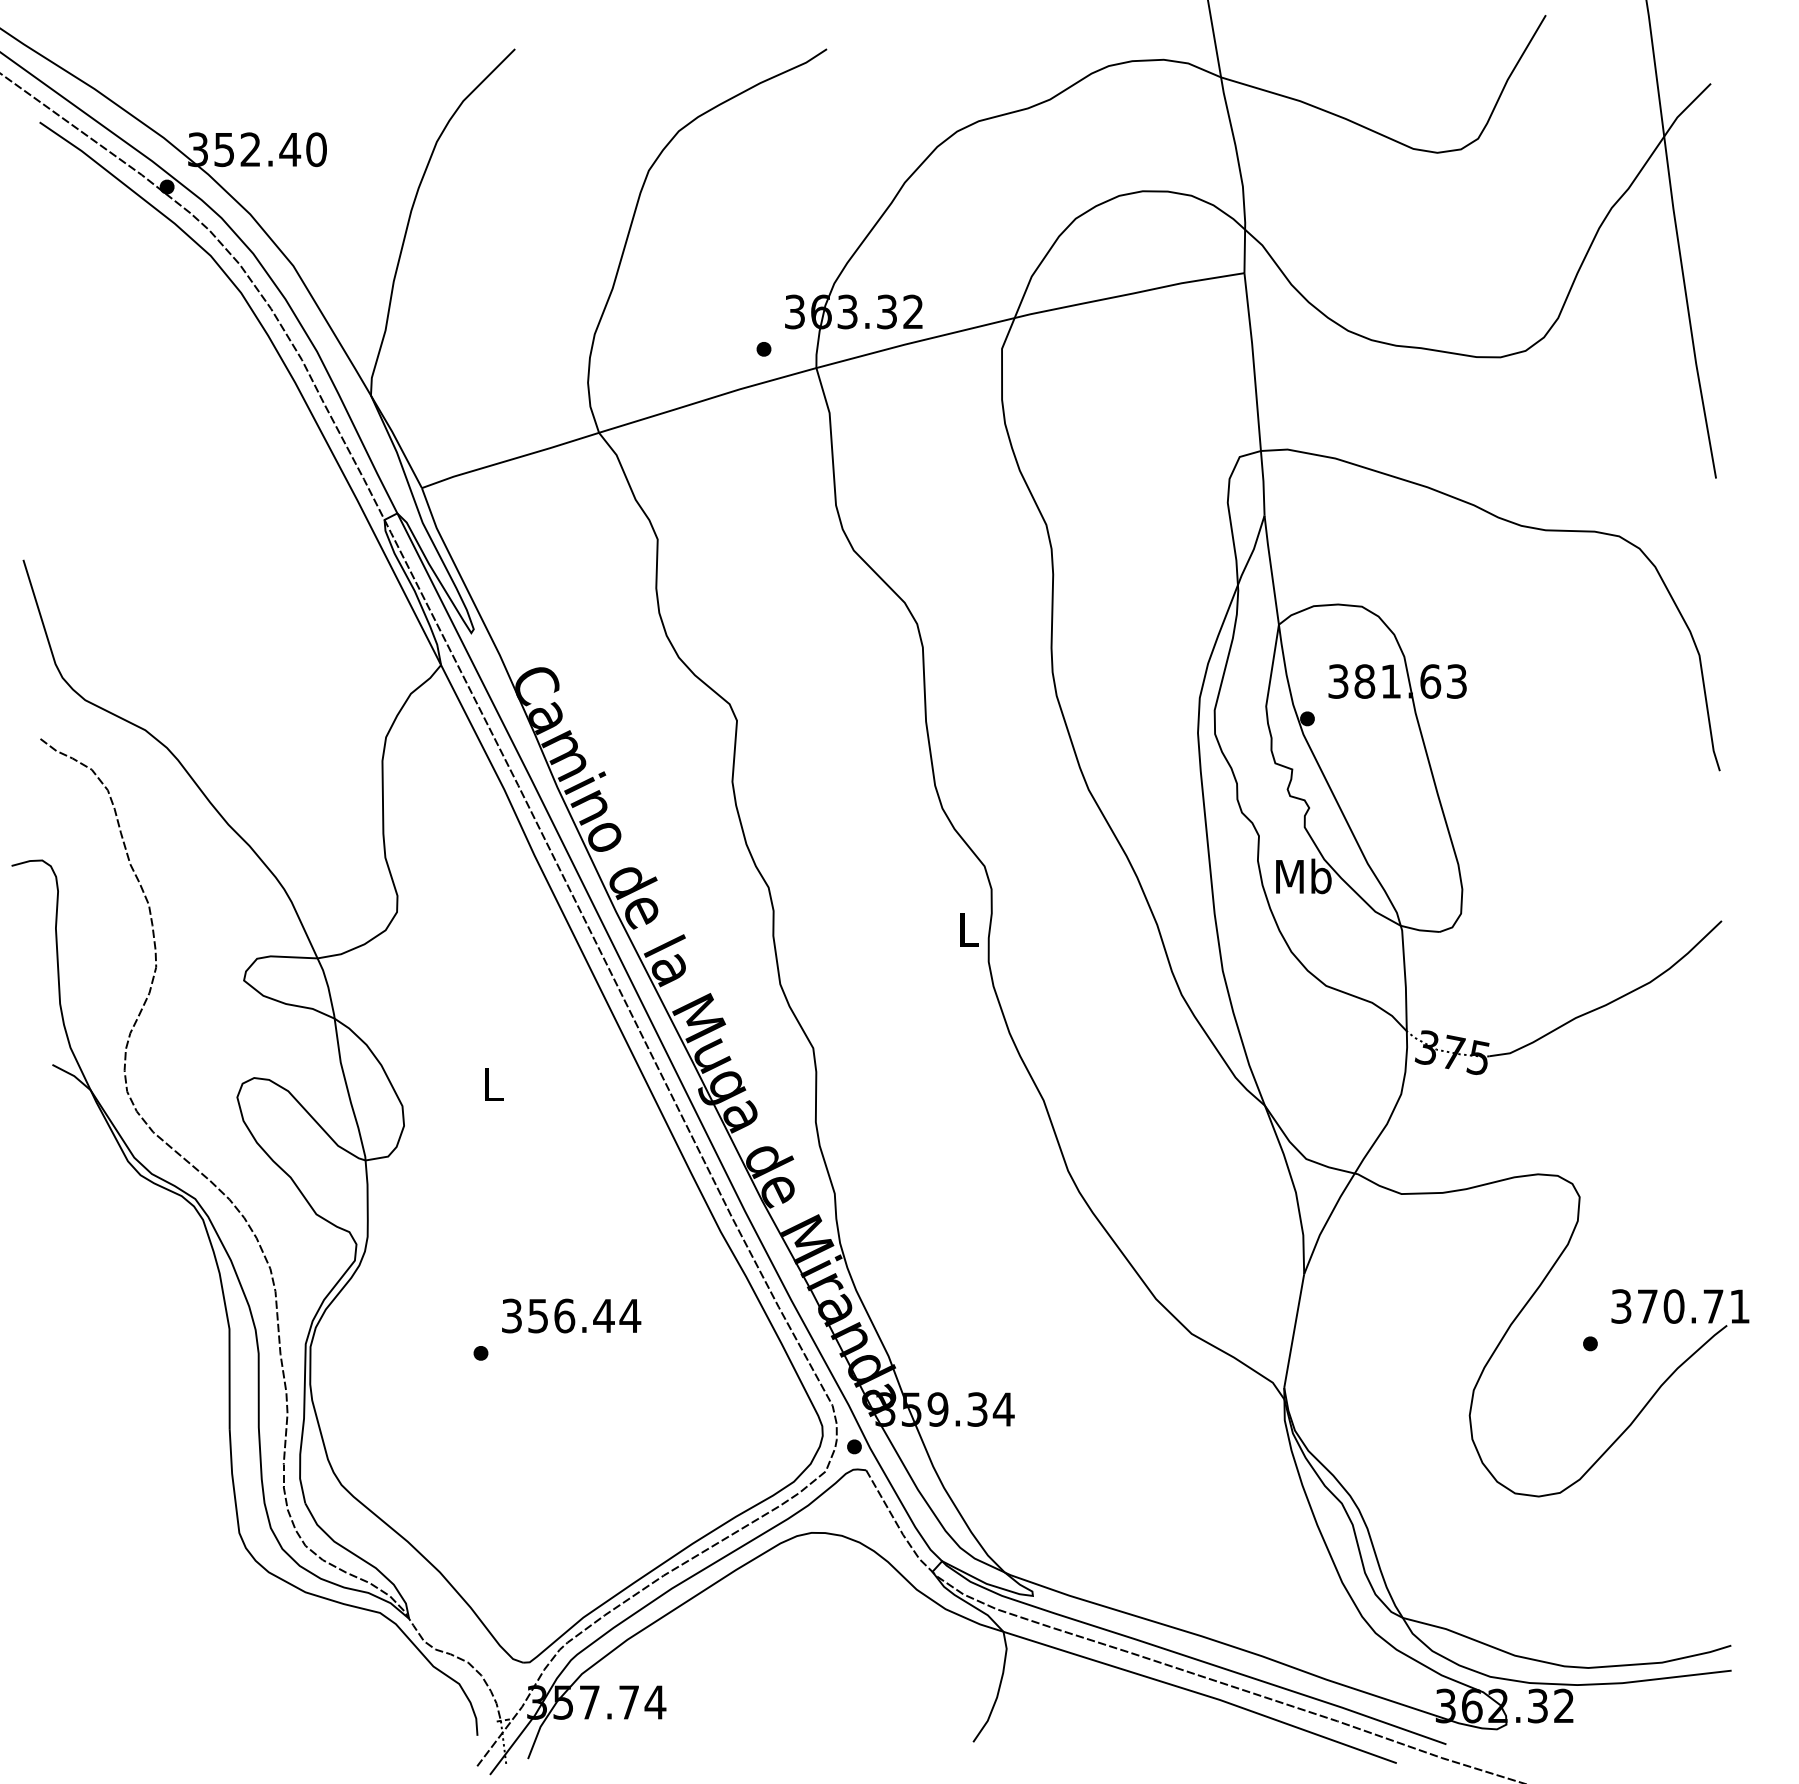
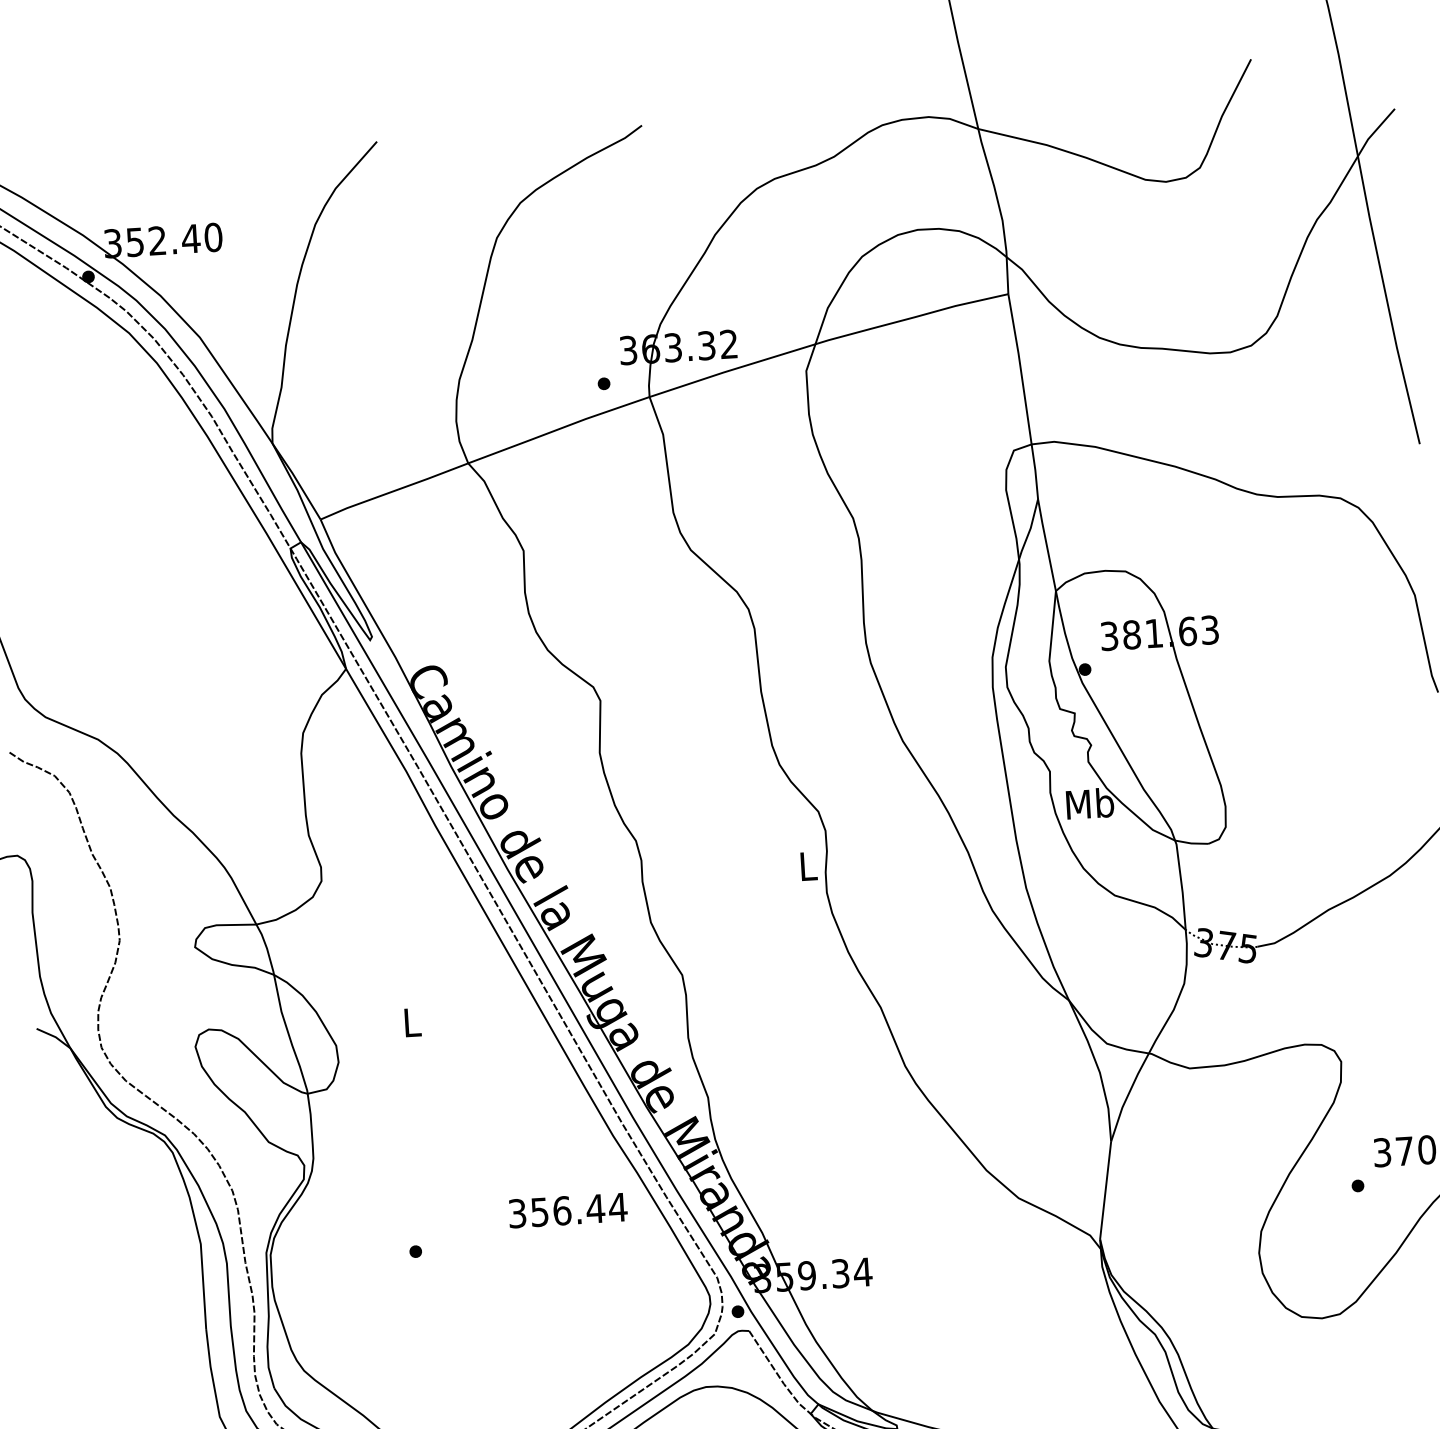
text: (571, 1315) -> (568, 1210), moved

